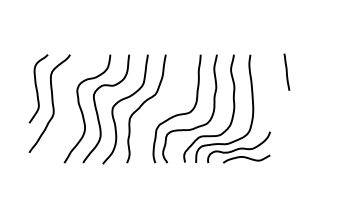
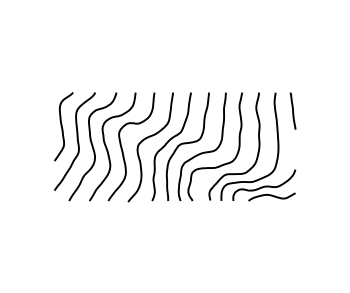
line: (286, 71) -> (292, 110), moved
curve: (161, 106) -> (186, 144), added
curve: (67, 108) -> (92, 146), added

